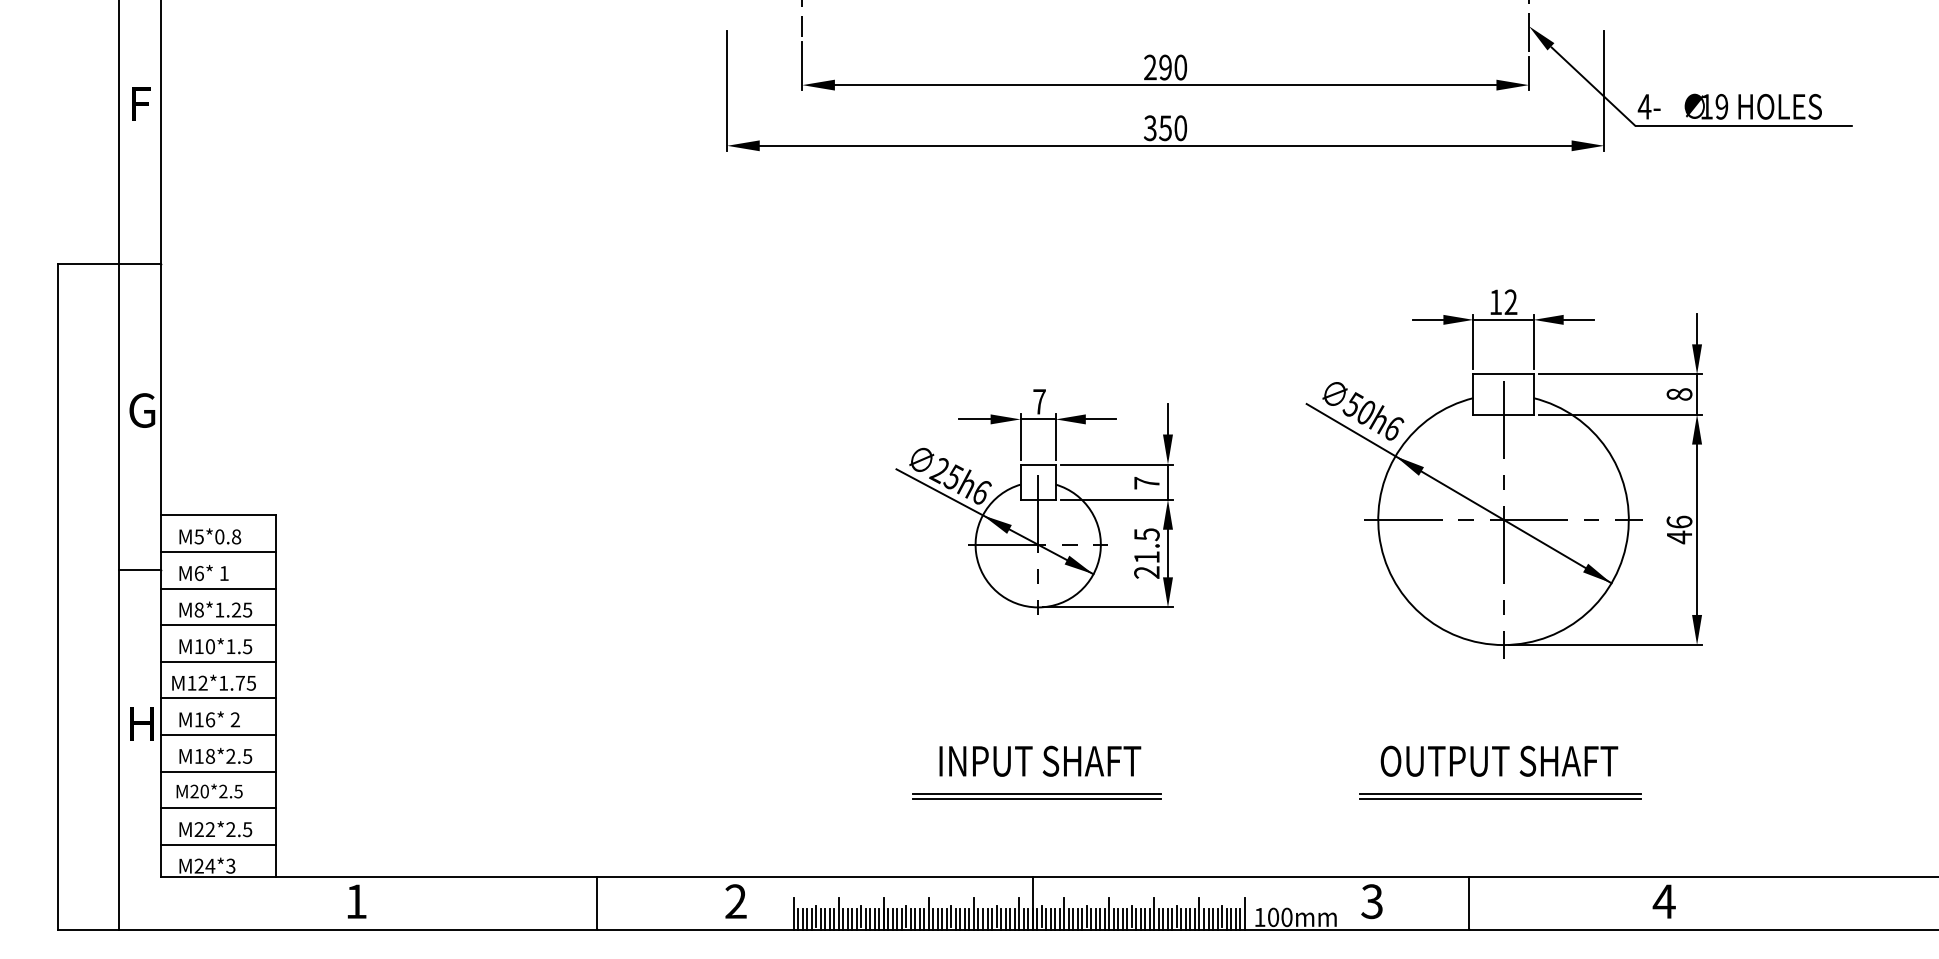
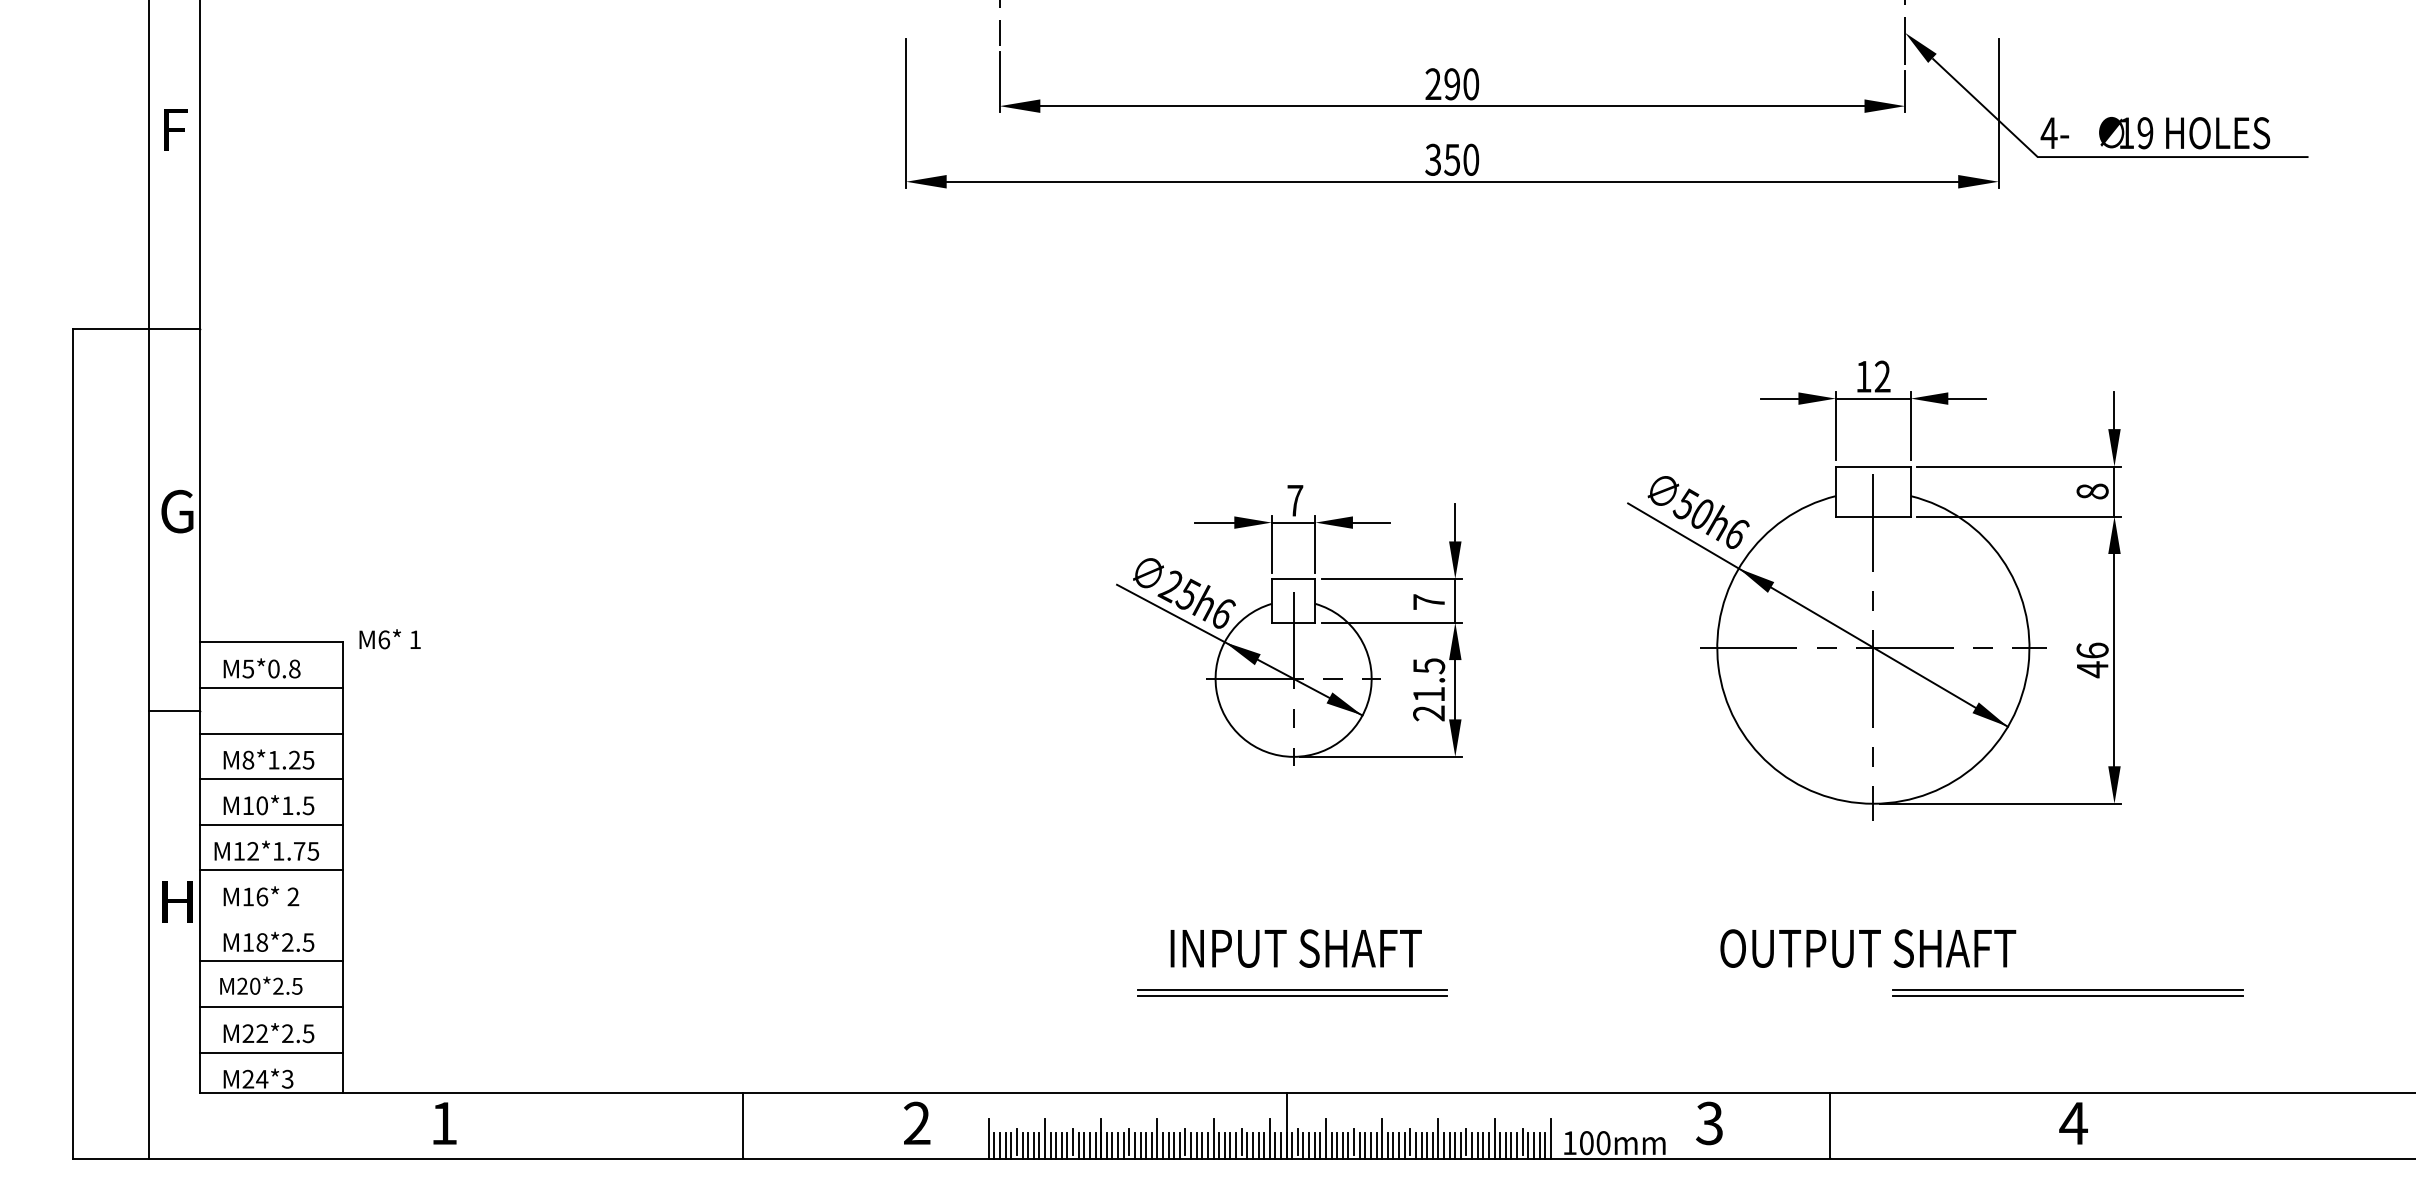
text: (203, 572) -> (389, 638), moved
line: (217, 735) -> (271, 916), removed
part: (1500, 796) -> (2068, 992), moved

